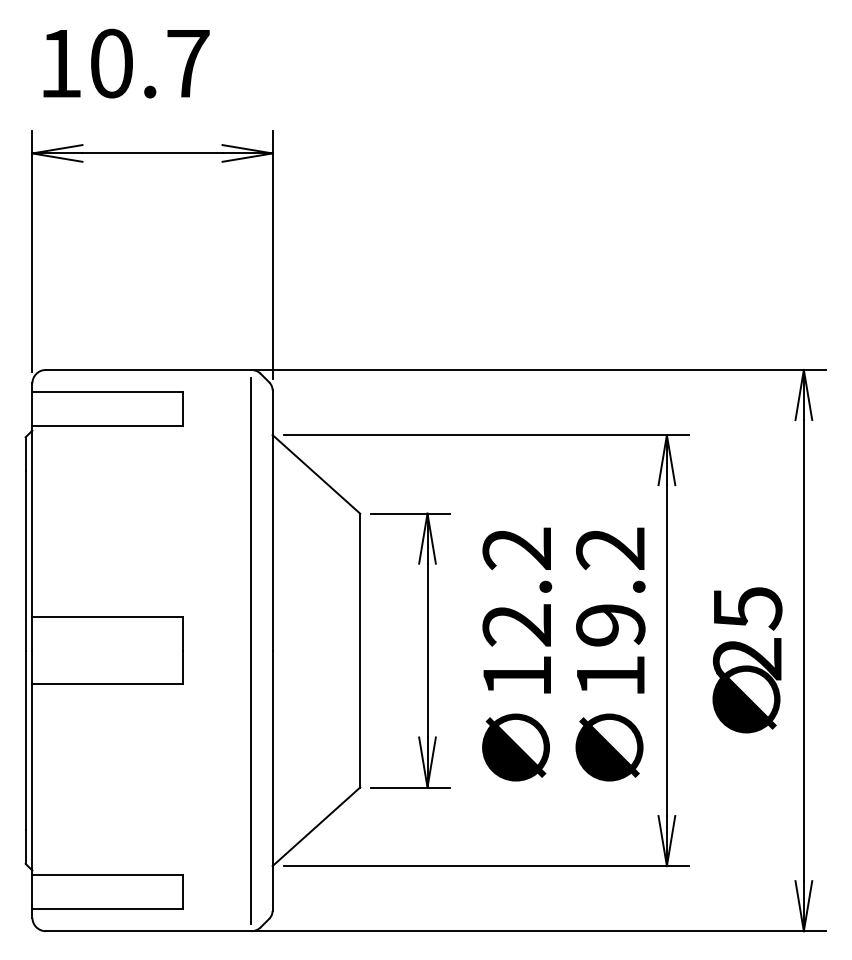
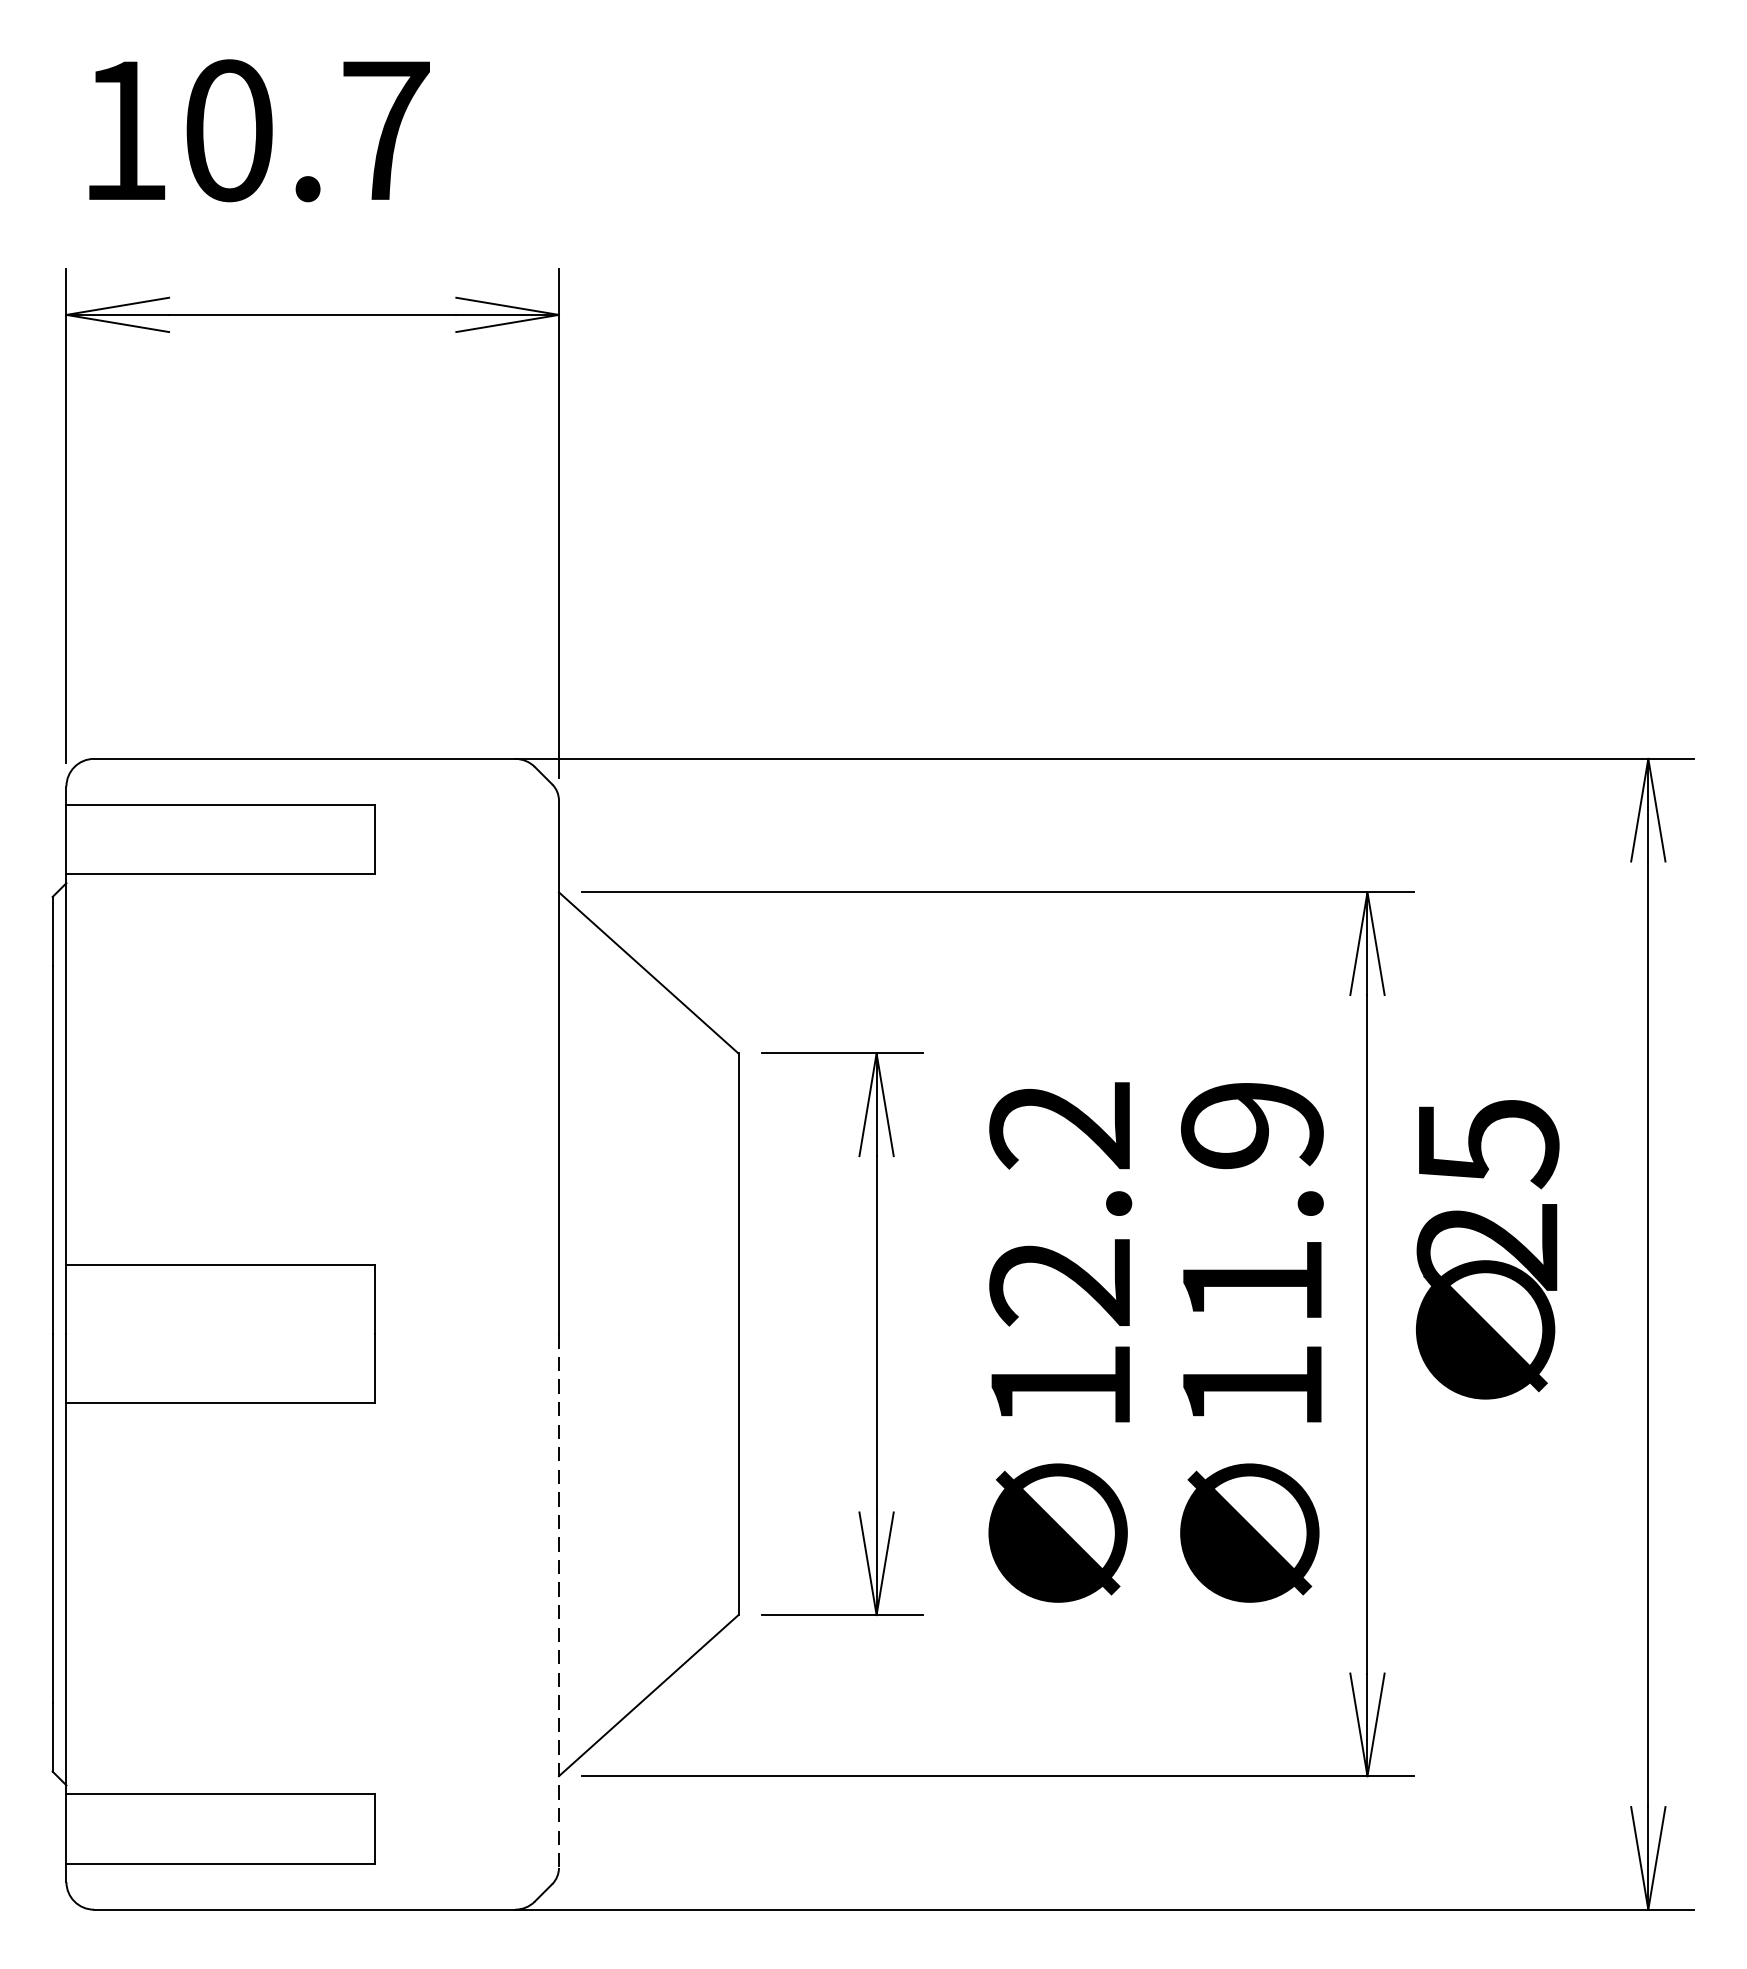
text: (610, 586) -> (1251, 1202), 19.2 -> 11.9
line: (251, 651) -> (515, 1336), removed
text: (747, 660) -> (1487, 1250), moved
line: (272, 781) -> (558, 1602), solid -> dashed

